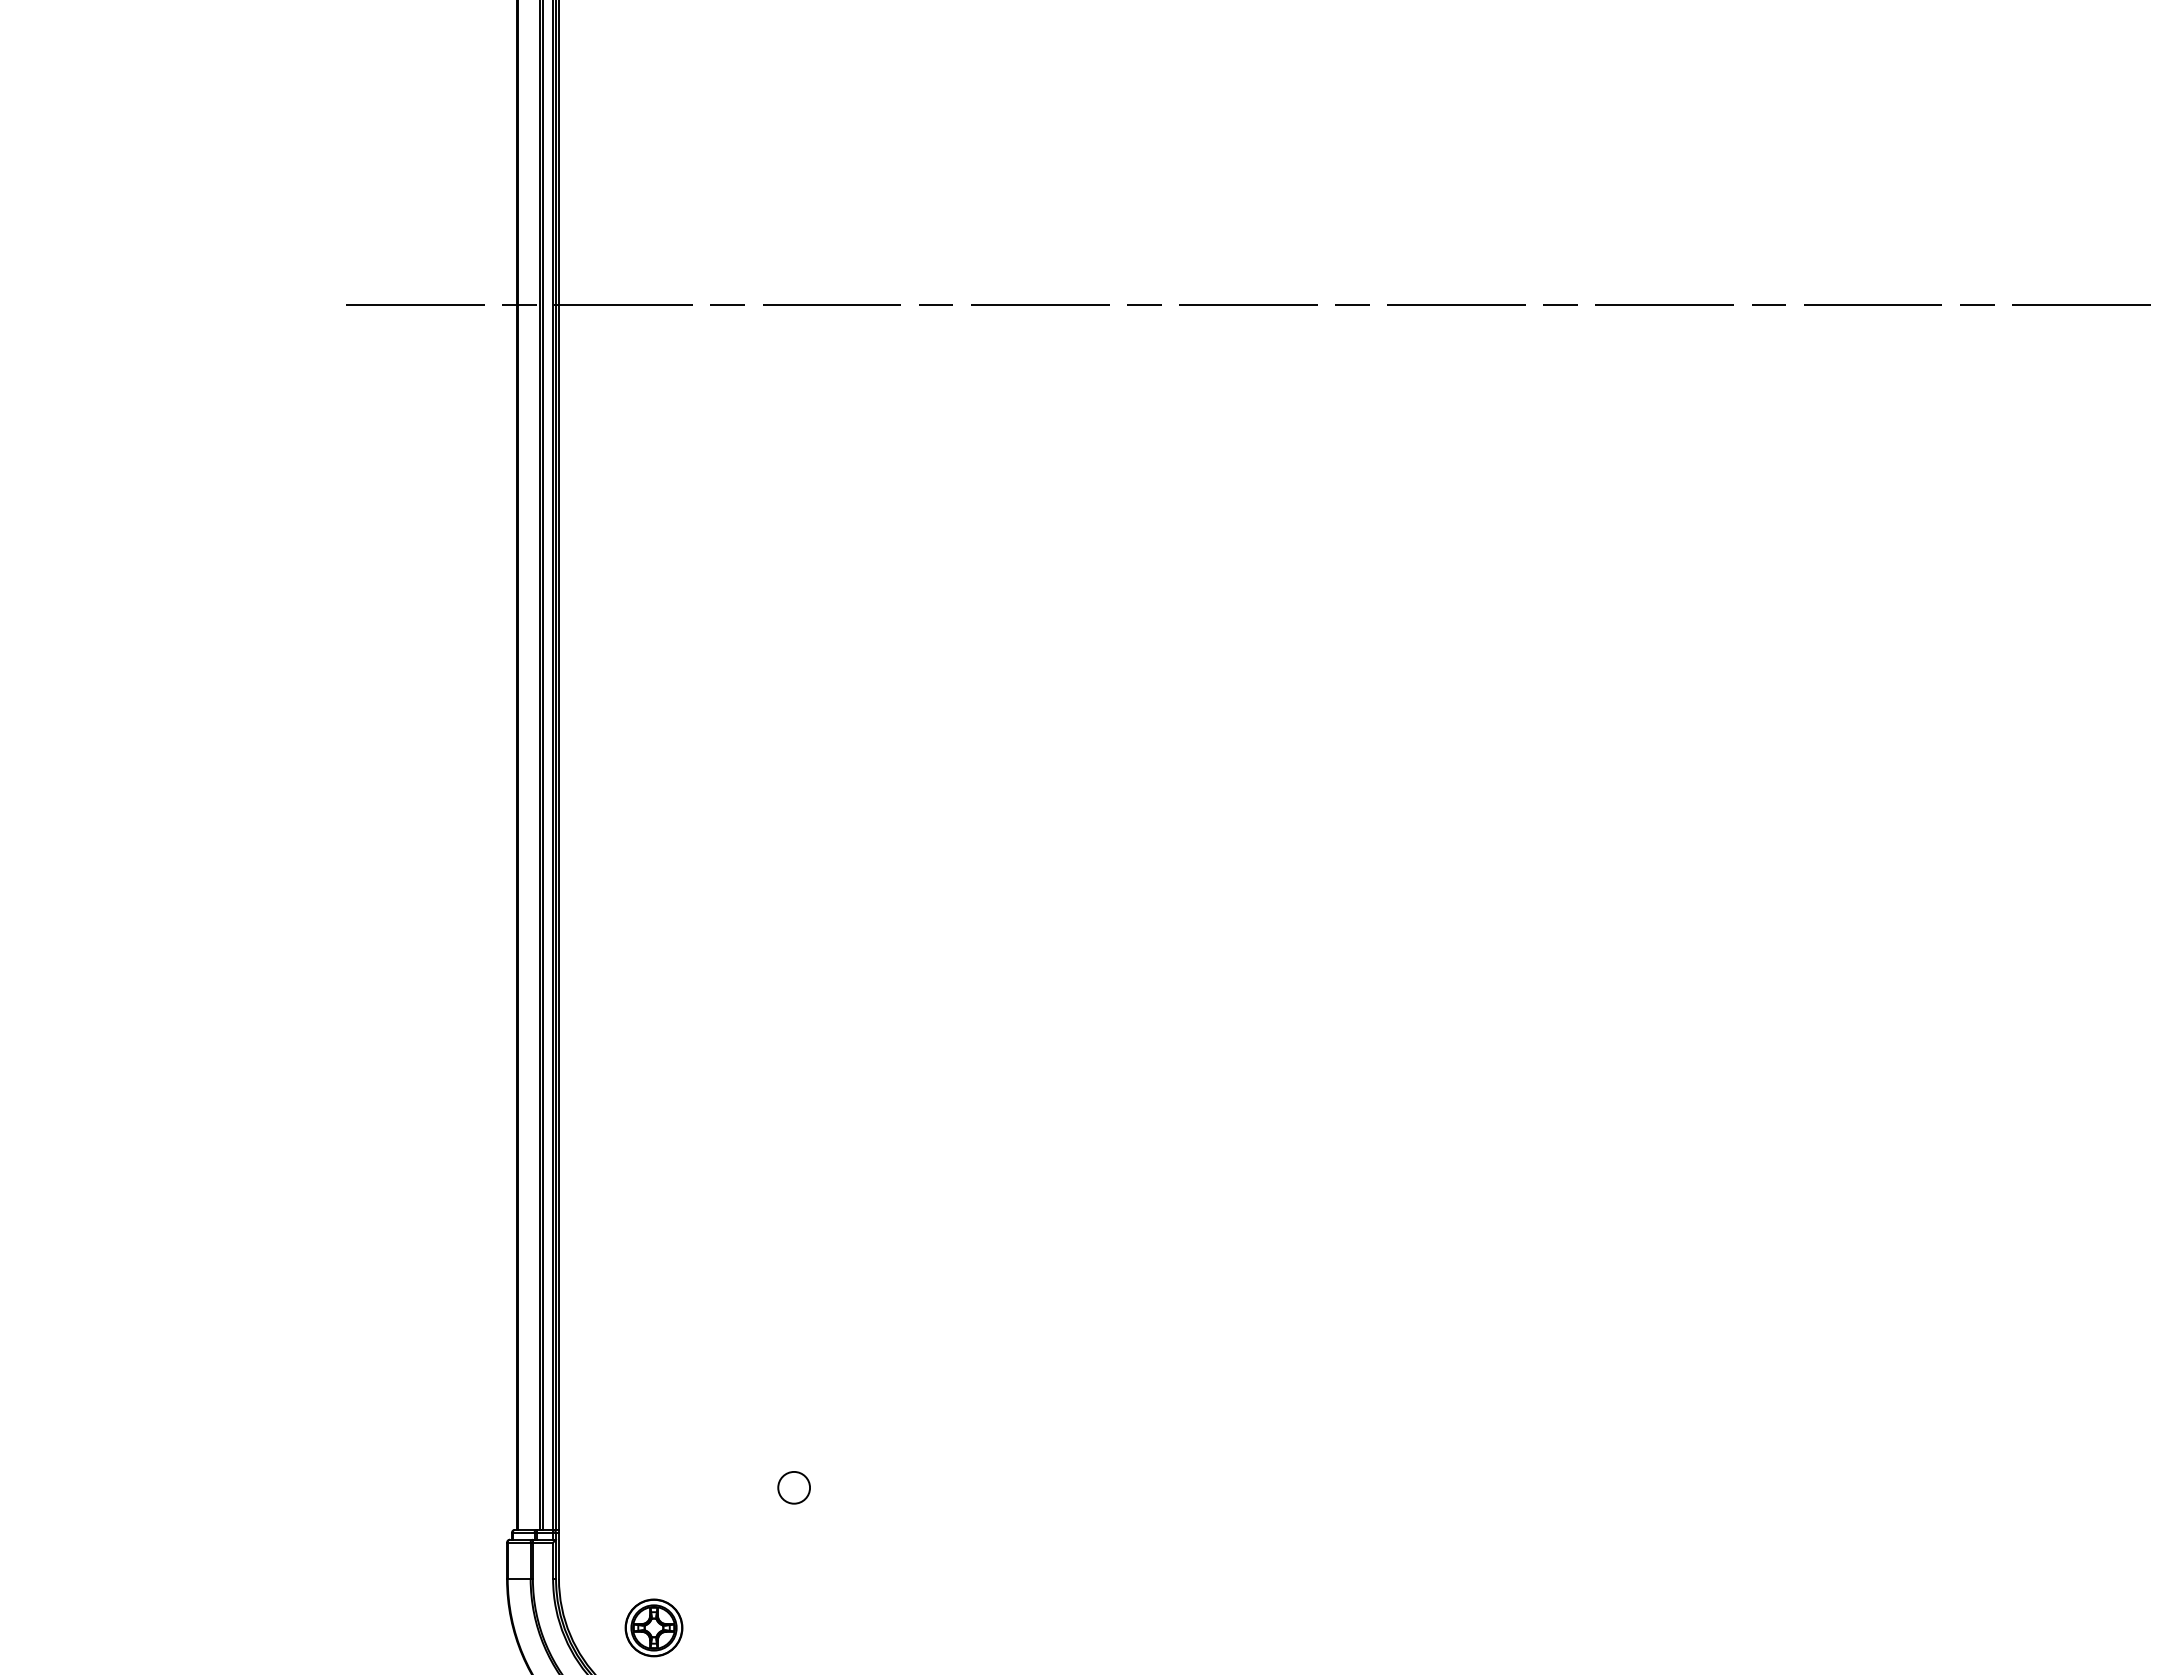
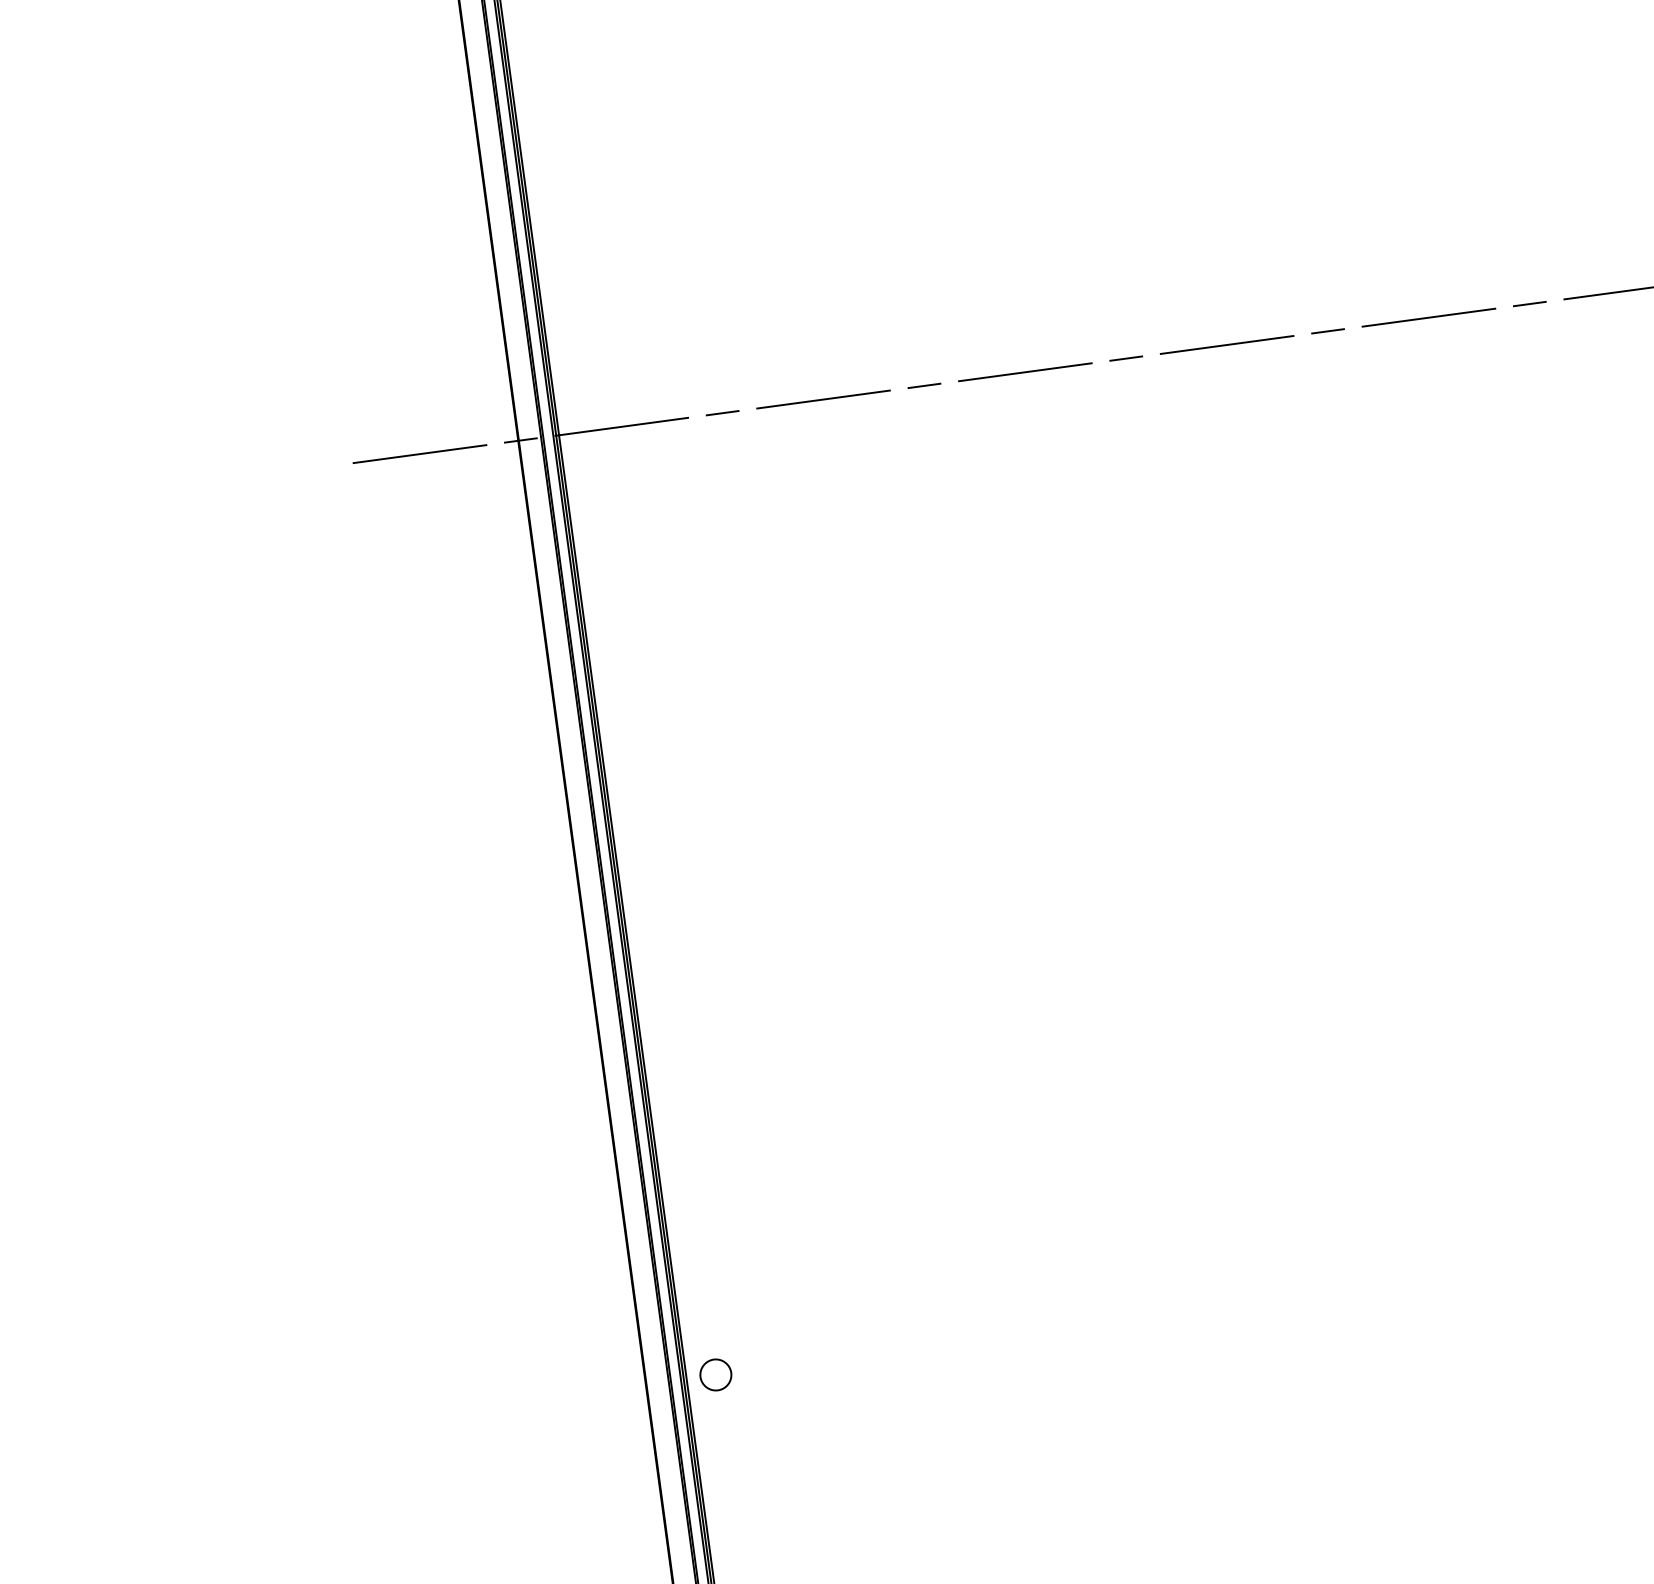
circle: (793, 1487) -> (715, 1374), moved

